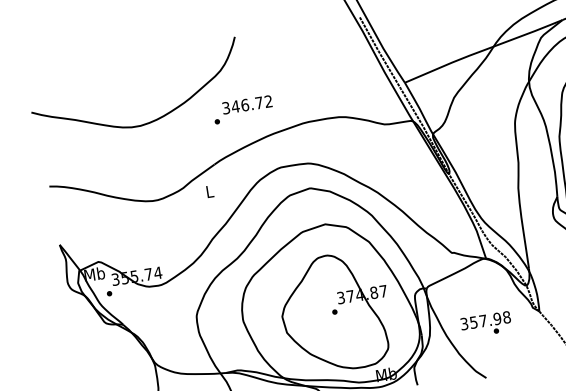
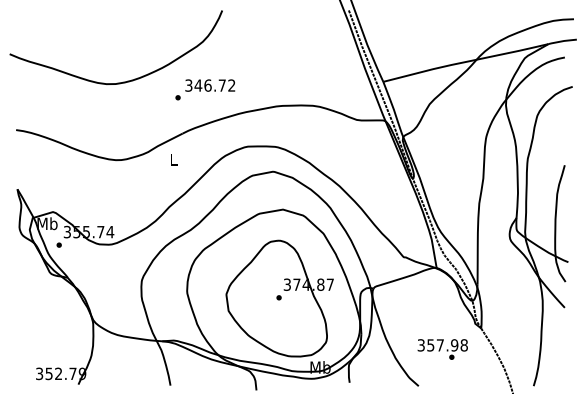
text: (243, 109) -> (205, 89), moved
text: (486, 324) -> (442, 349), moved

